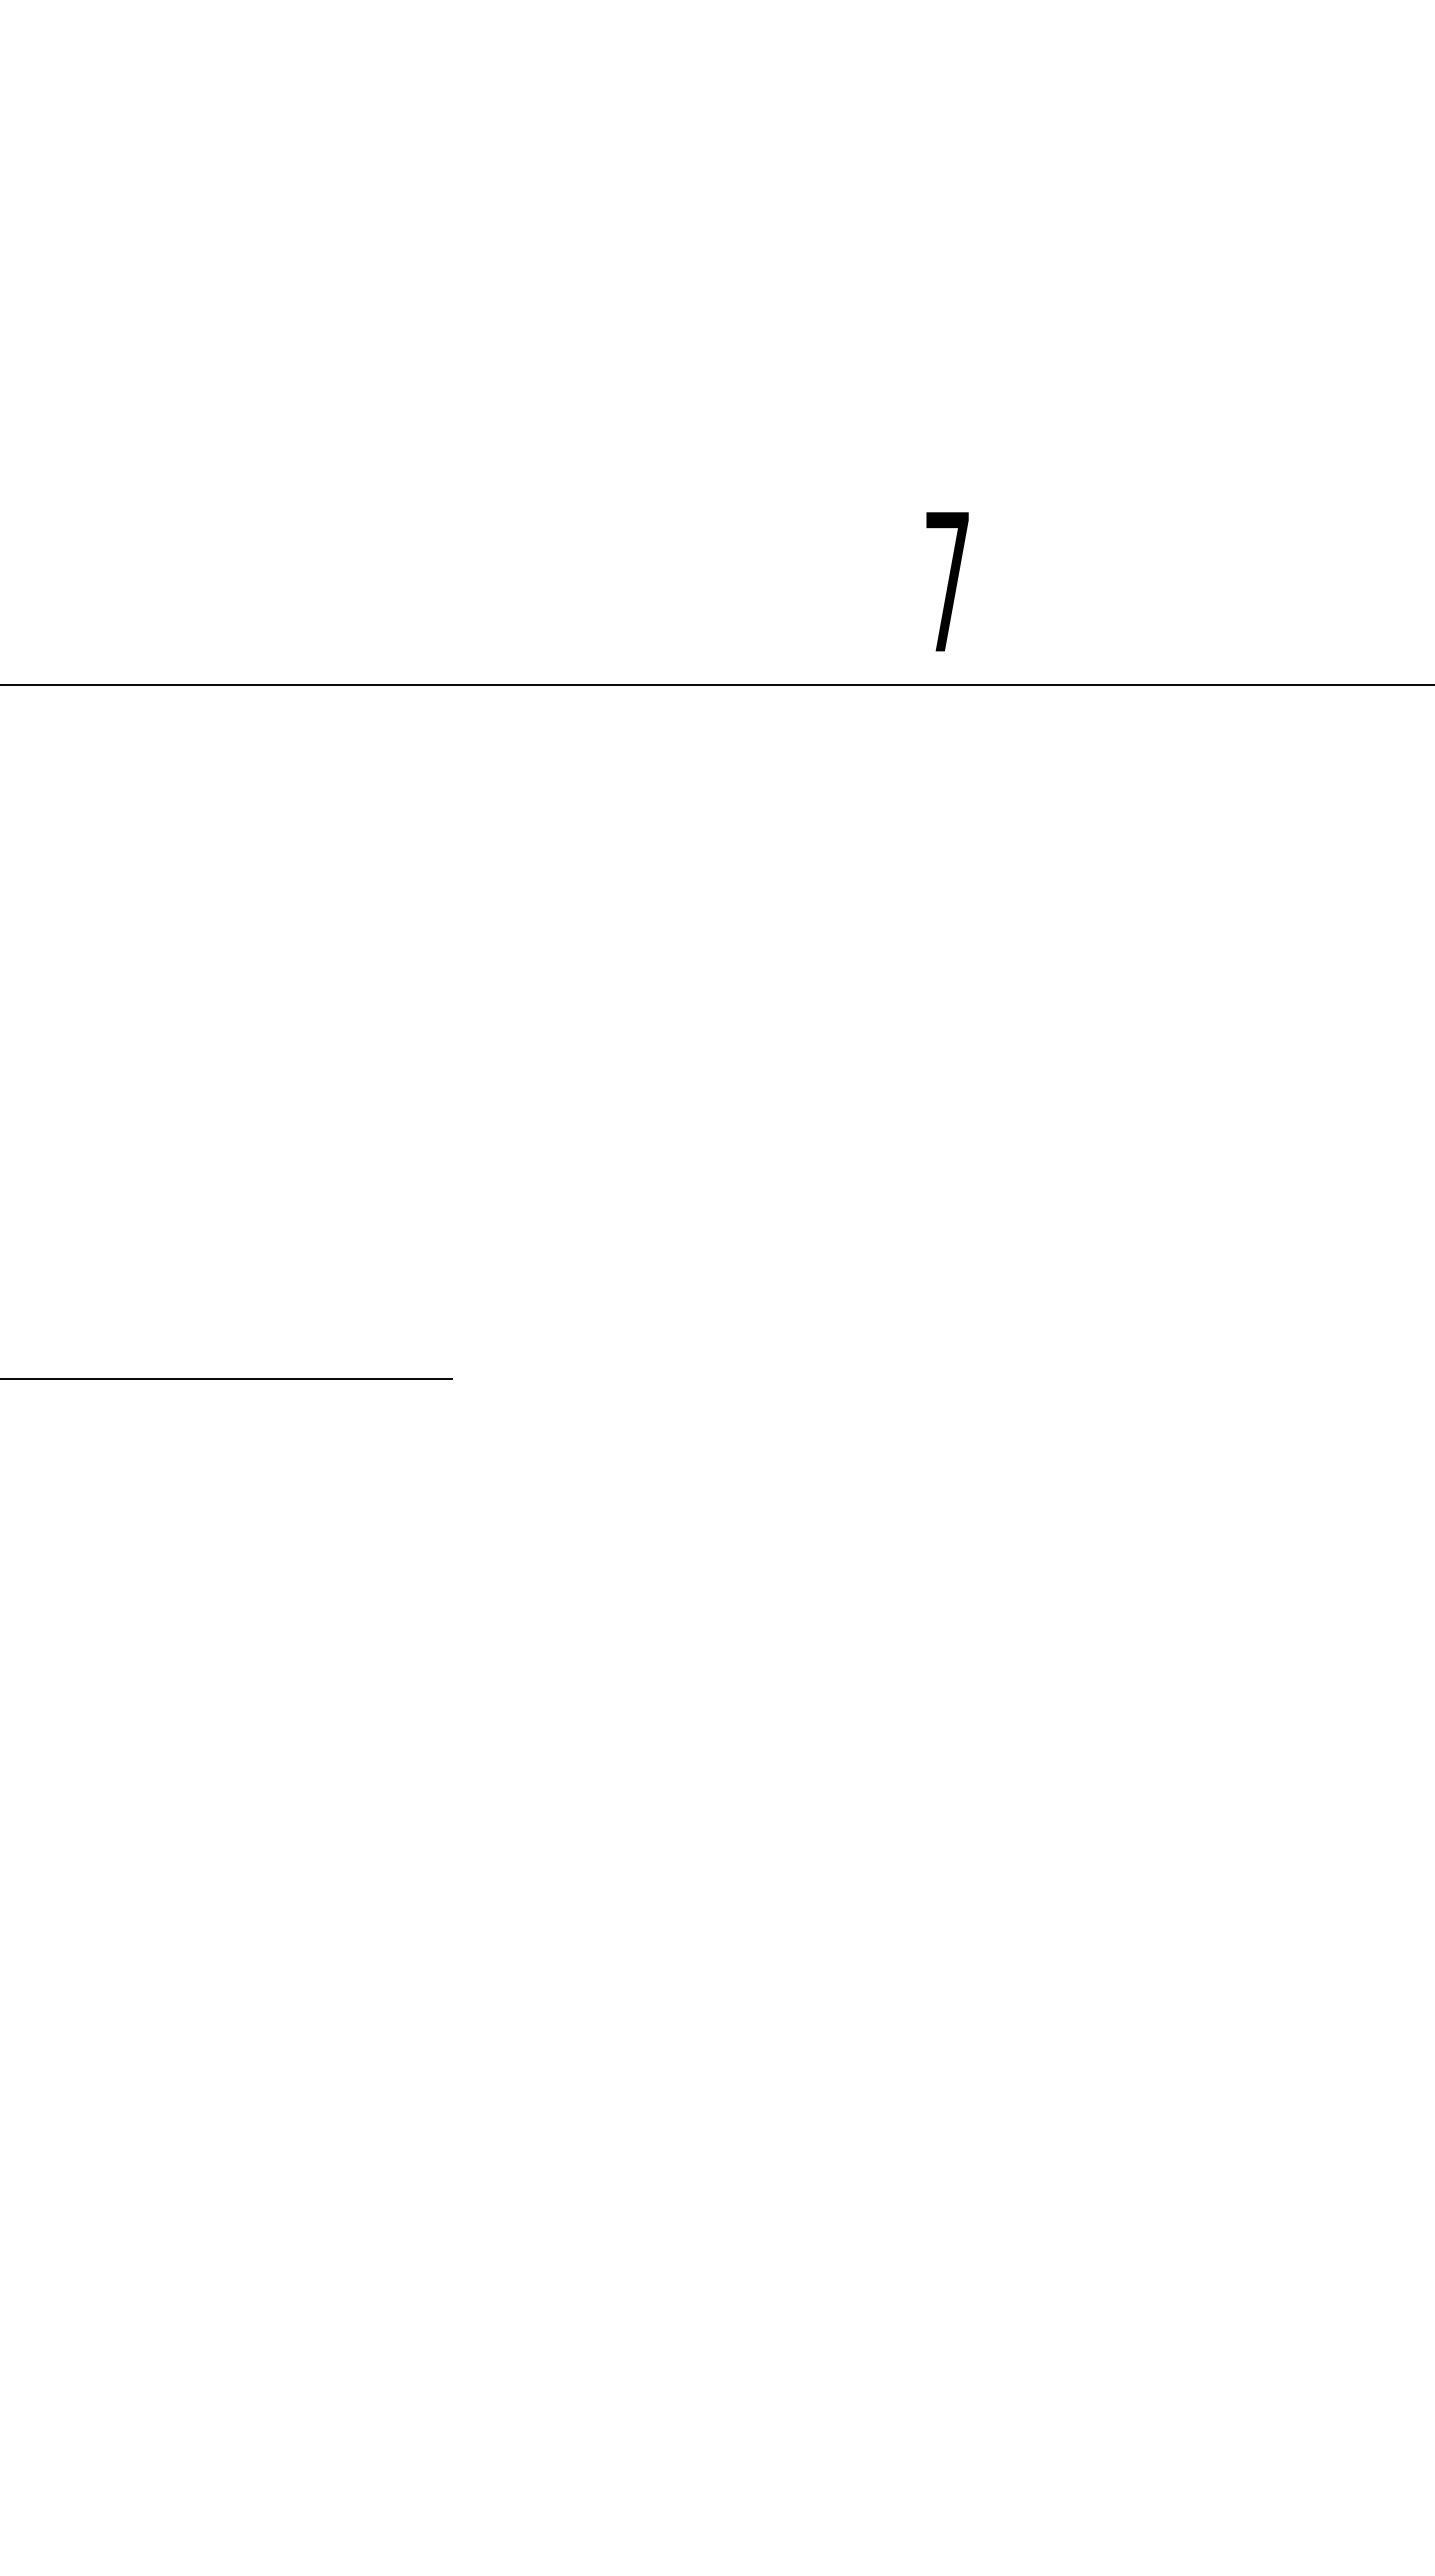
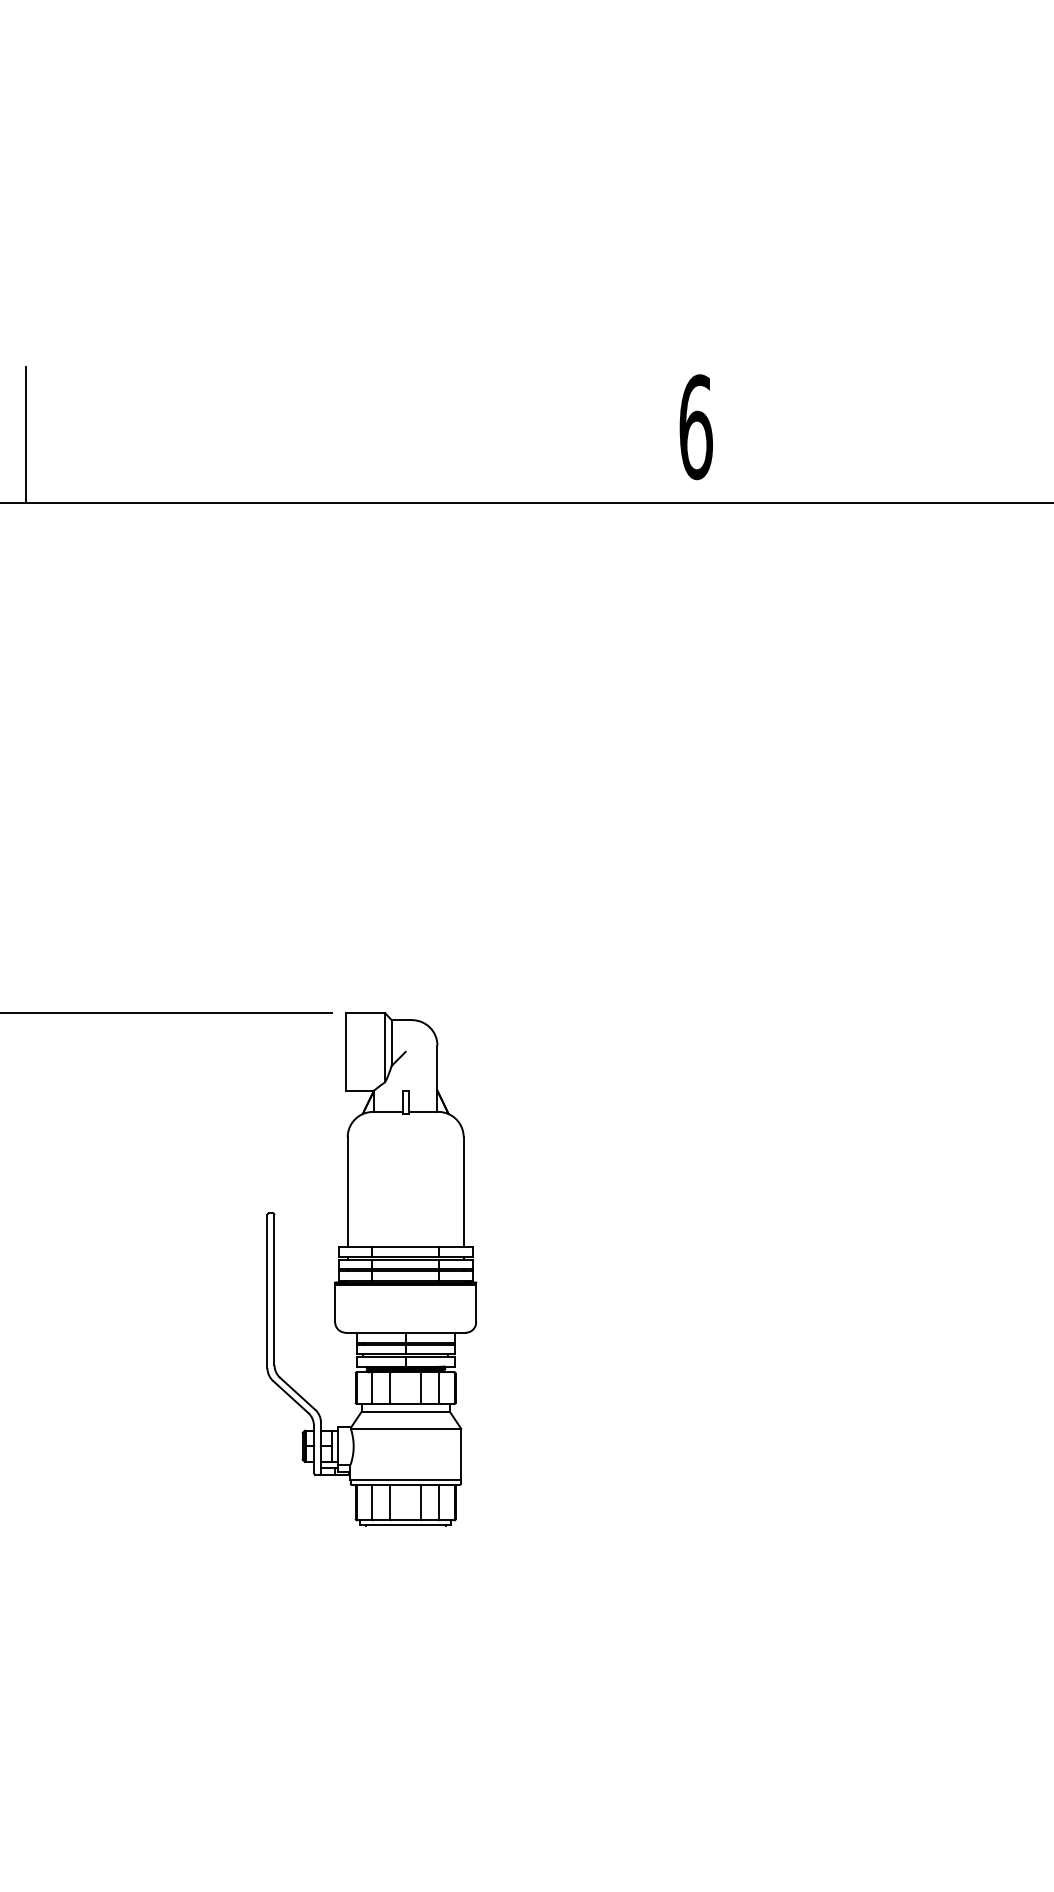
text: (947, 581) -> (695, 426), 7 -> 6
line: (35, 591) -> (25, 434), added
part: (506, 1727) -> (371, 1268), added

